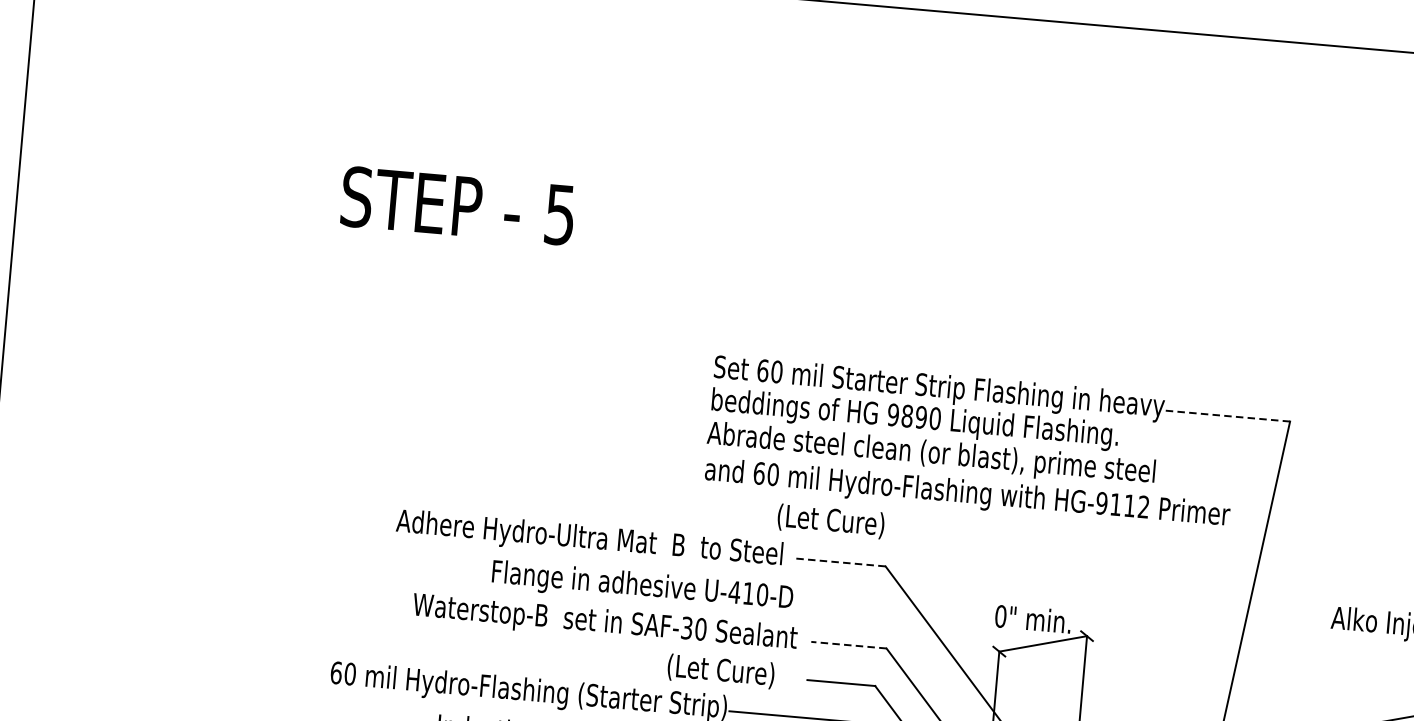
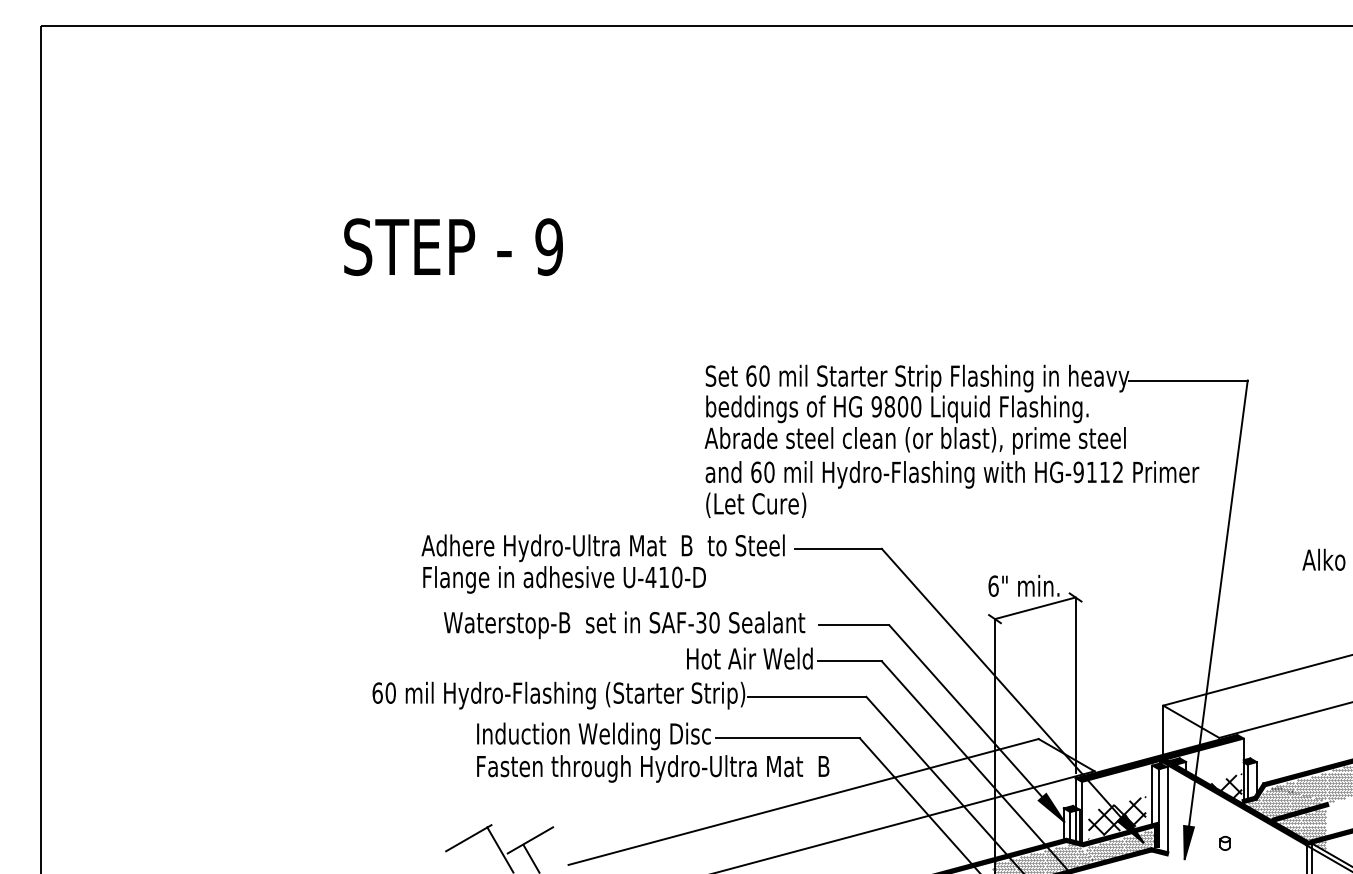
text: (559, 214) -> (548, 246), 5 -> 9
line: (1227, 416) -> (1188, 380), dashed -> solid
text: (920, 417) -> (902, 406), 9890 -> 9800
text: (831, 520) -> (756, 504), moved
line: (839, 562) -> (838, 548), dashed -> solid
text: (642, 586) -> (564, 579), moved
text: (1000, 615) -> (993, 585), 0" -> 6"
line: (848, 645) -> (853, 625), dashed -> solid
text: (734, 672) -> (749, 660), (Let Cure) -> Hot Air Weld

